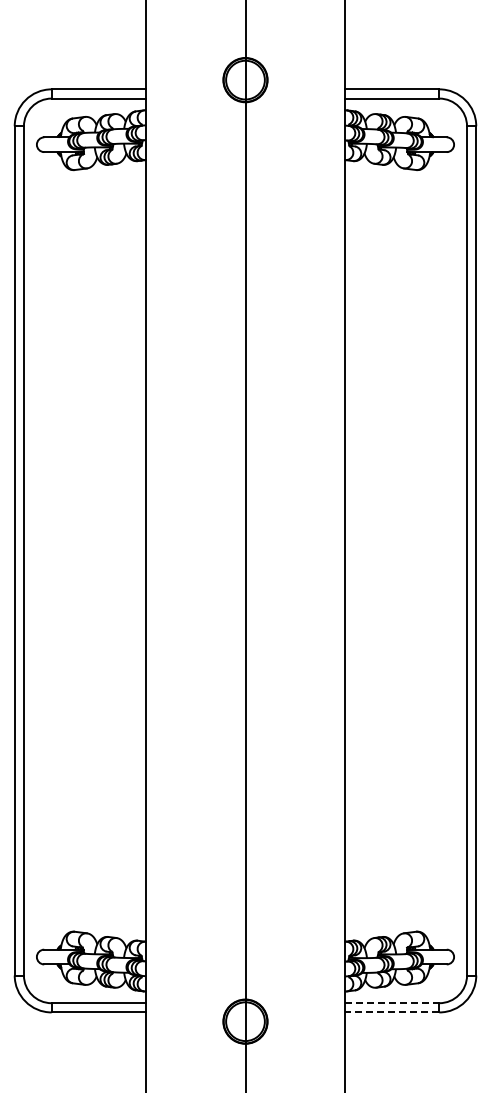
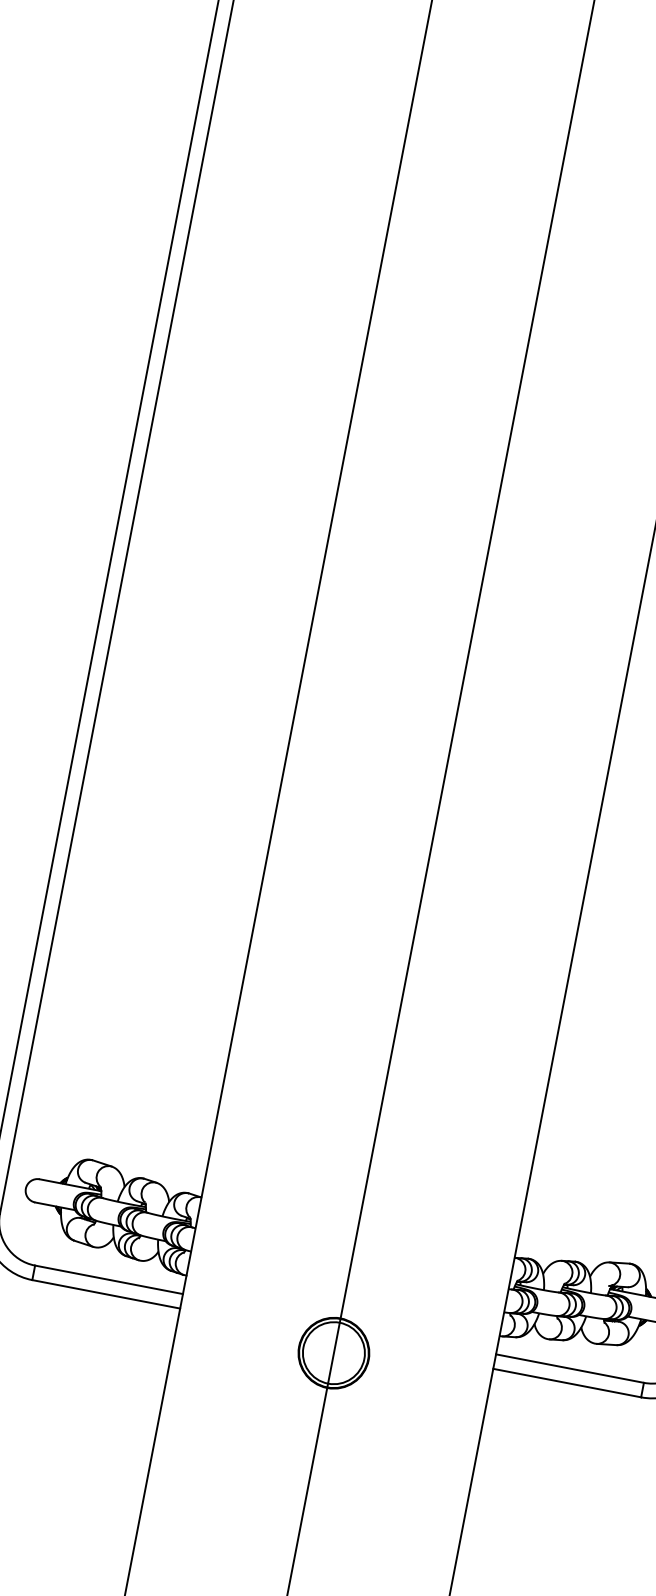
line: (392, 1003) -> (570, 1369), dashed -> solid
line: (391, 1012) -> (565, 1382), dashed -> solid

